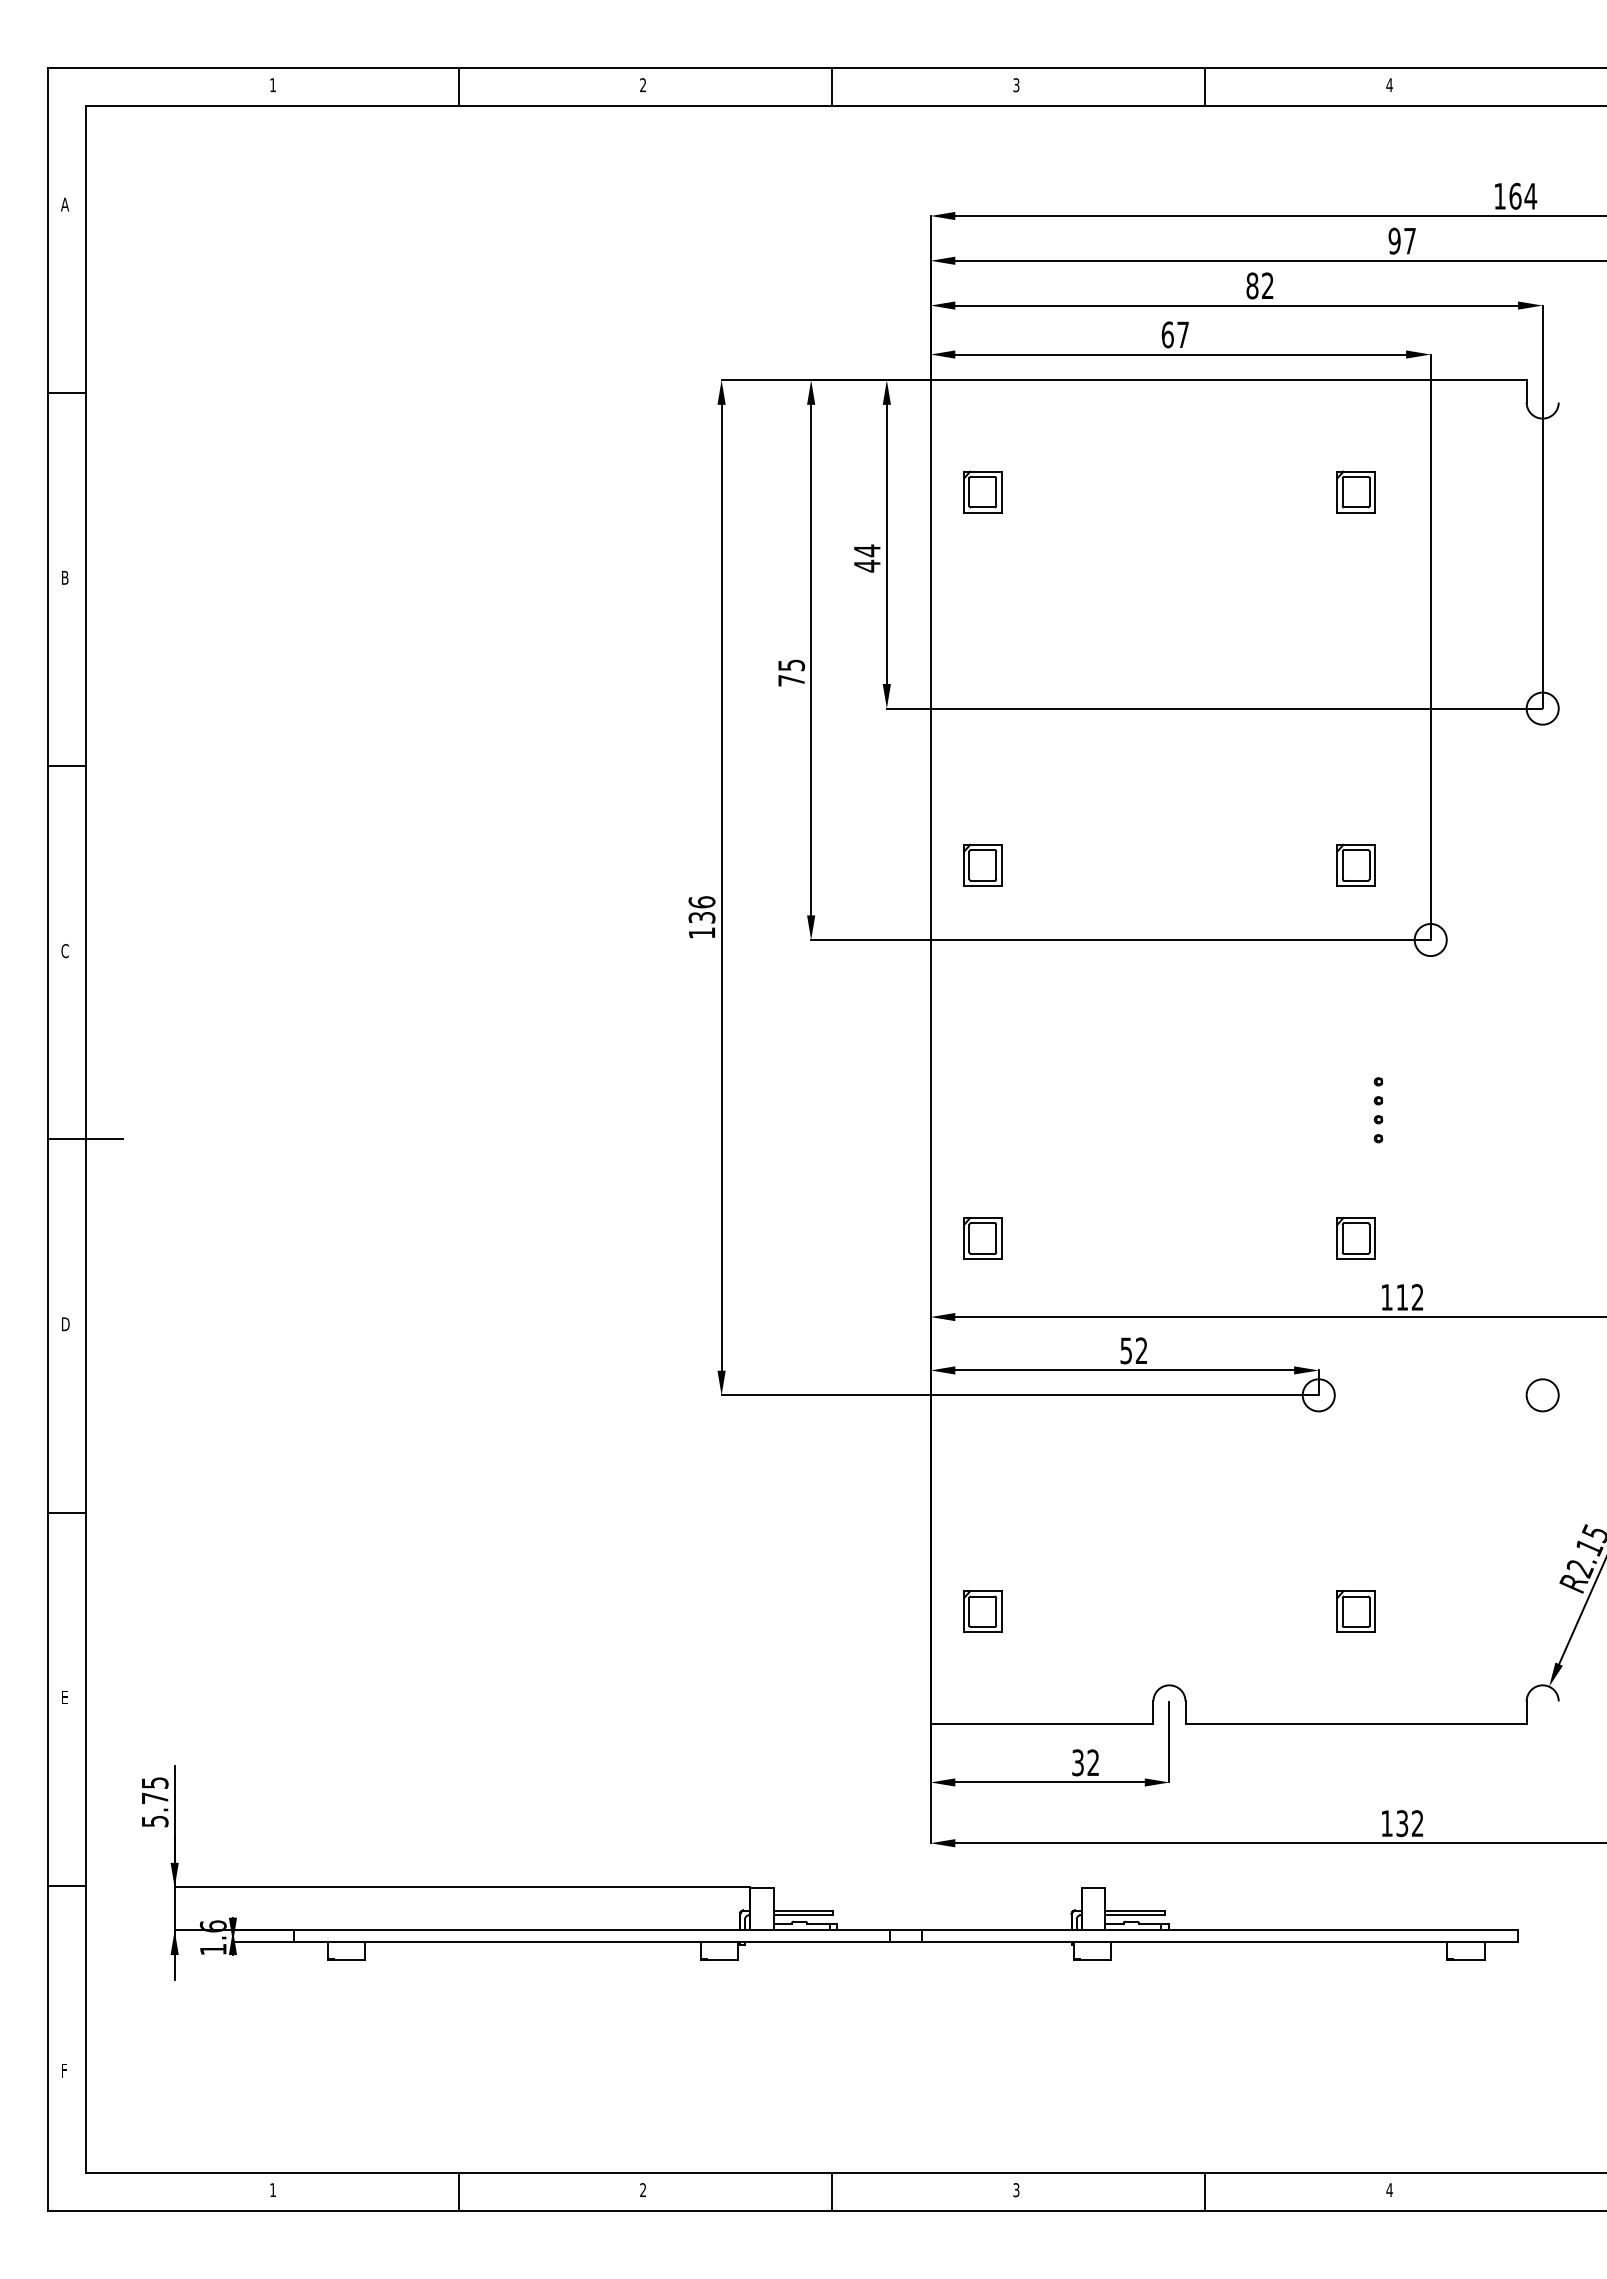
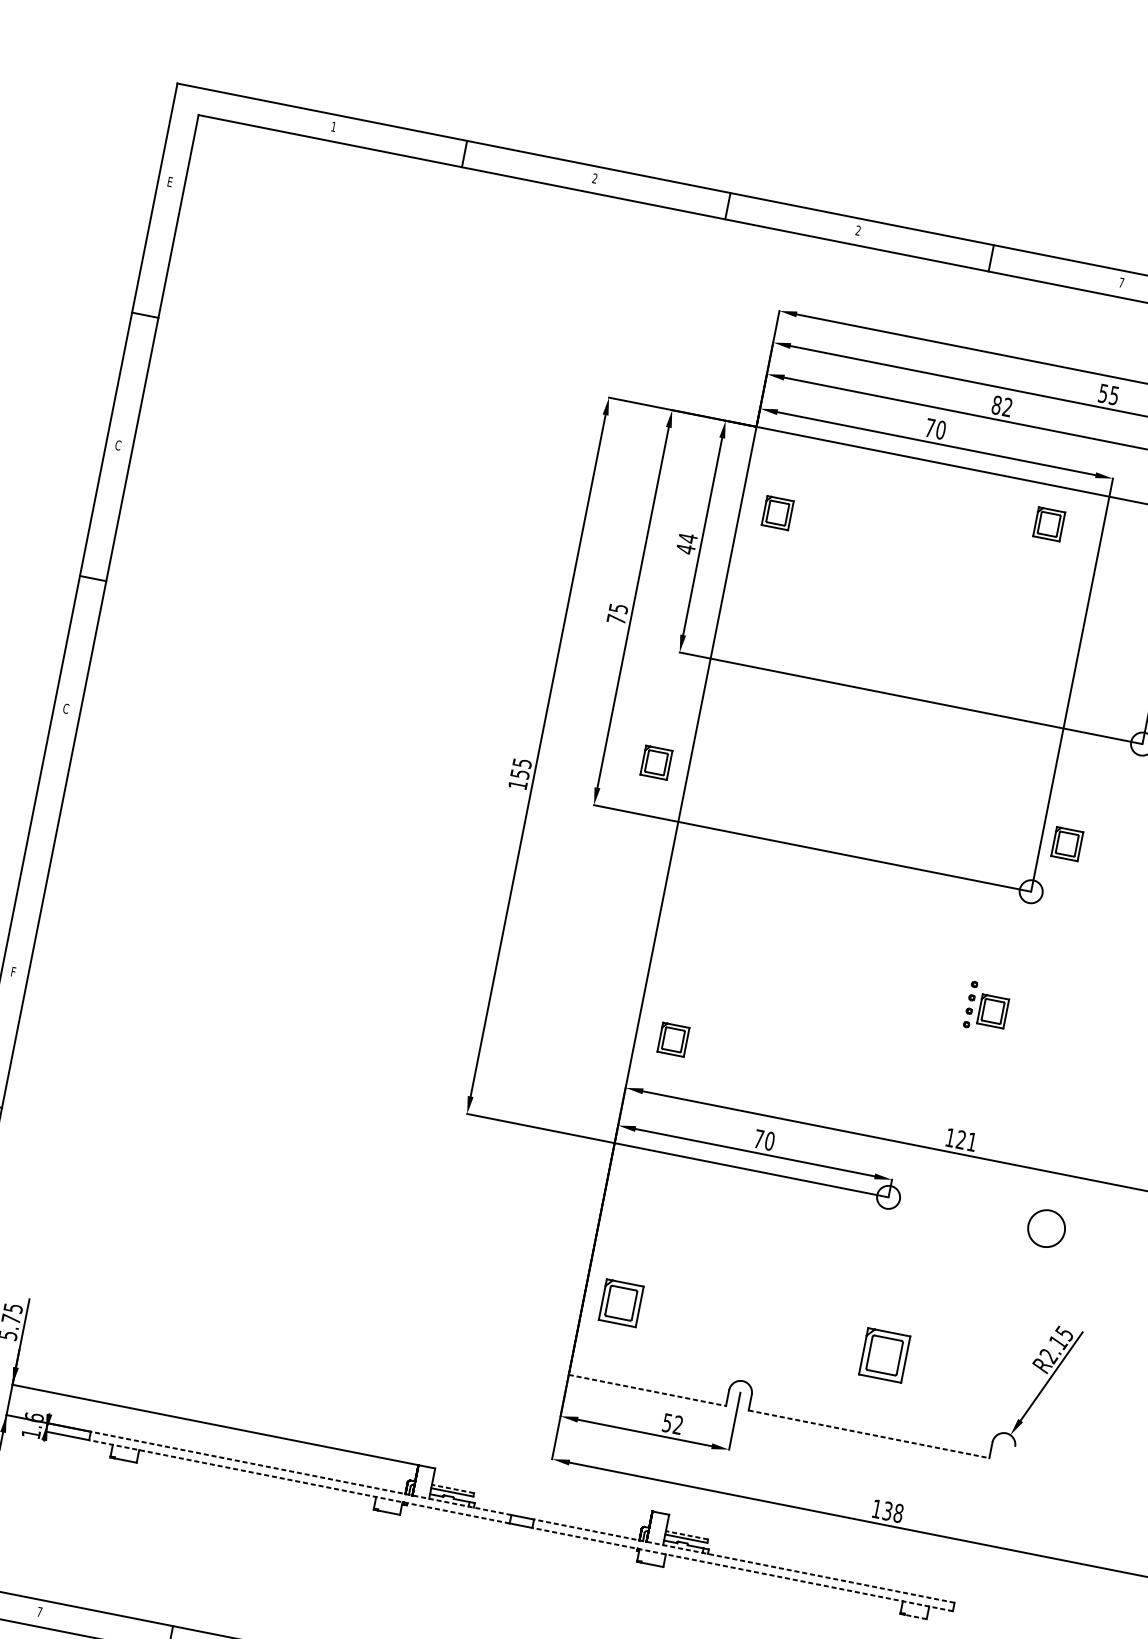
text: (1016, 85) -> (858, 230), 3 -> 2
text: (1389, 85) -> (1121, 283), 4 -> 7
text: (65, 204) -> (170, 182), A -> E
text: (1401, 240) -> (1108, 394), 97 -> 55
text: (1175, 334) -> (935, 428), 67 -> 70
part: (1355, 491) -> (1048, 523), moved
text: (64, 577) -> (117, 445), B -> C
part: (982, 864) -> (656, 762), moved
part: (1355, 864) -> (1066, 843), moved
text: (701, 909) -> (520, 768), 136 -> 155
line: (85, 1139) -> (54, 844), removed
part: (1355, 1238) -> (992, 1011), moved
text: (1409, 1297) -> (966, 1141), 112 -> 121
text: (65, 1324) -> (14, 972), D -> F
text: (1133, 1350) -> (764, 1139), 52 -> 70
circle: (1542, 1395) -> (1046, 1228), size x1.6
part: (982, 1611) -> (621, 1302), size x1.4
part: (1355, 1611) -> (884, 1355), size x1.6
line: (1042, 1723) -> (647, 1390), solid -> dashed
line: (1356, 1723) -> (869, 1434), solid -> dashed
text: (1077, 1762) -> (667, 1422), 32 -> 52
text: (1417, 1823) -> (898, 1513), 132 -> 138
line: (803, 1910) -> (453, 1488), solid -> dashed
line: (1135, 1910) -> (687, 1535), solid -> dashed
line: (591, 1930) -> (300, 1473), solid -> dashed
line: (1219, 1930) -> (743, 1561), solid -> dashed
line: (591, 1942) -> (298, 1481), solid -> dashed
line: (1219, 1942) -> (742, 1569), solid -> dashed
line: (1469, 1960) -> (915, 1617), solid -> dashed
text: (272, 2189) -> (39, 1611), 1 -> 7

